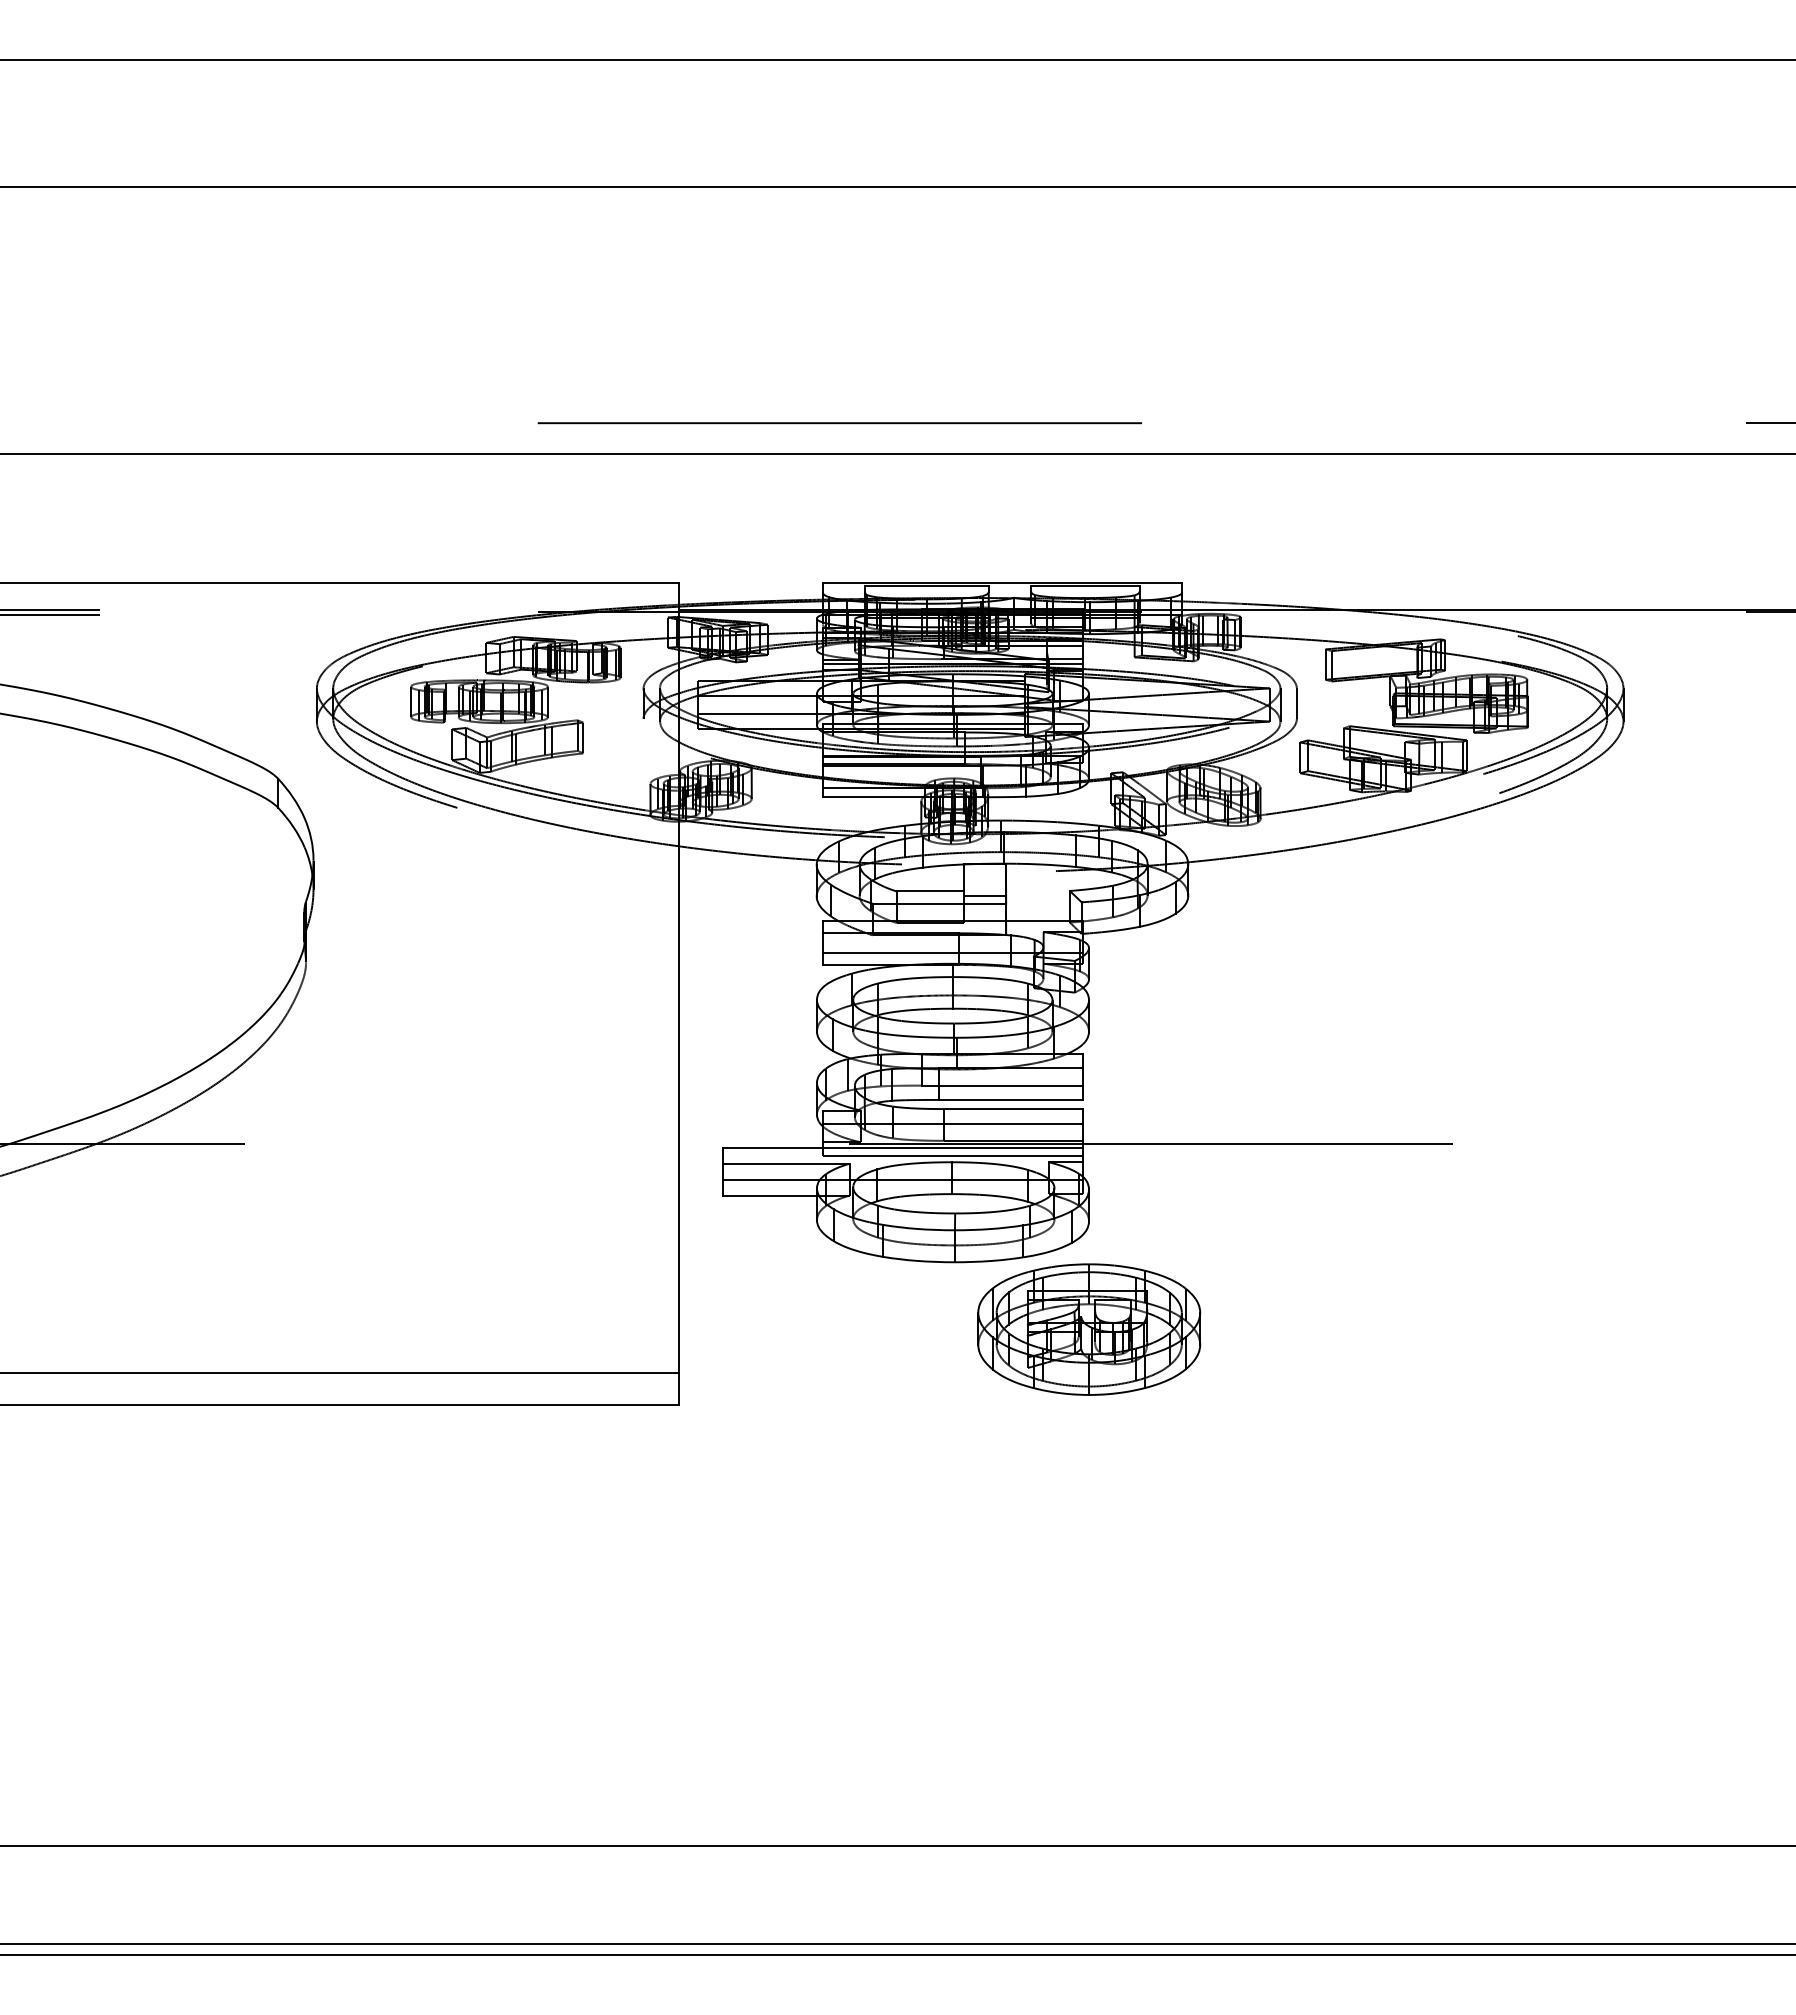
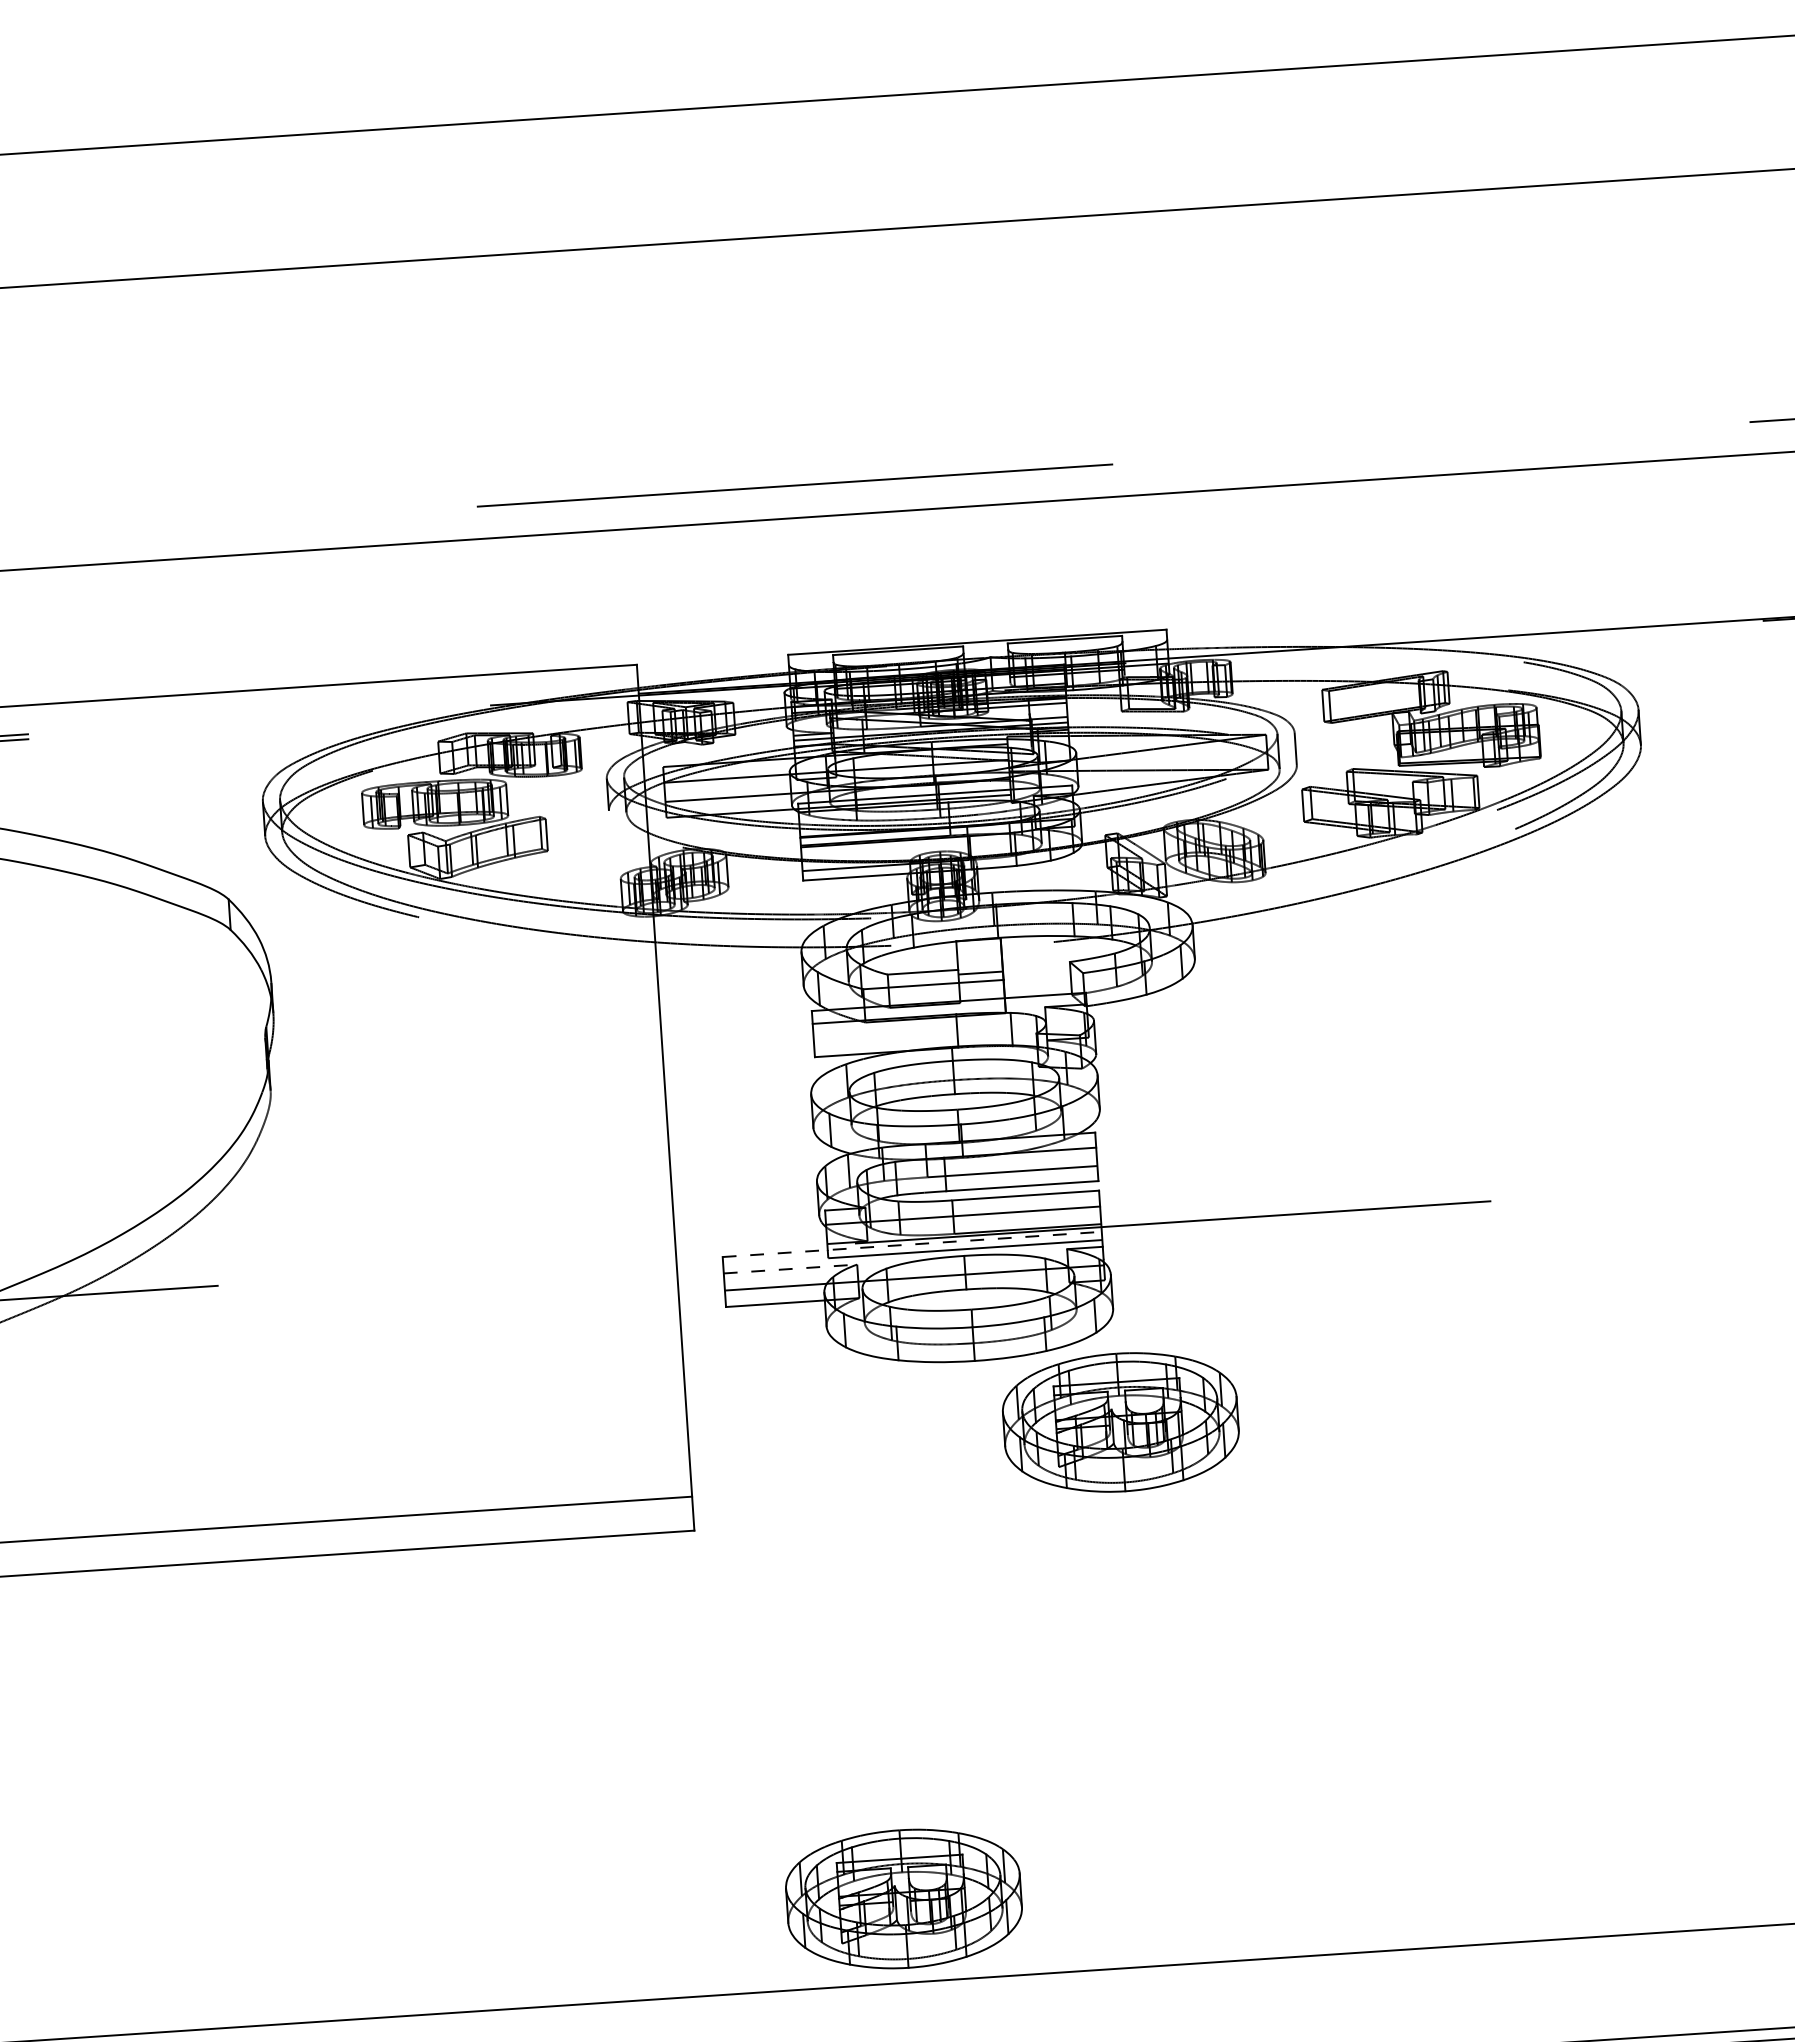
line: (952, 952) -> (950, 1034), removed
line: (903, 1148) -> (912, 1244), solid -> dashed
line: (786, 1163) -> (790, 1268), solid -> dashed
part: (854, 1766) -> (904, 1898), added

